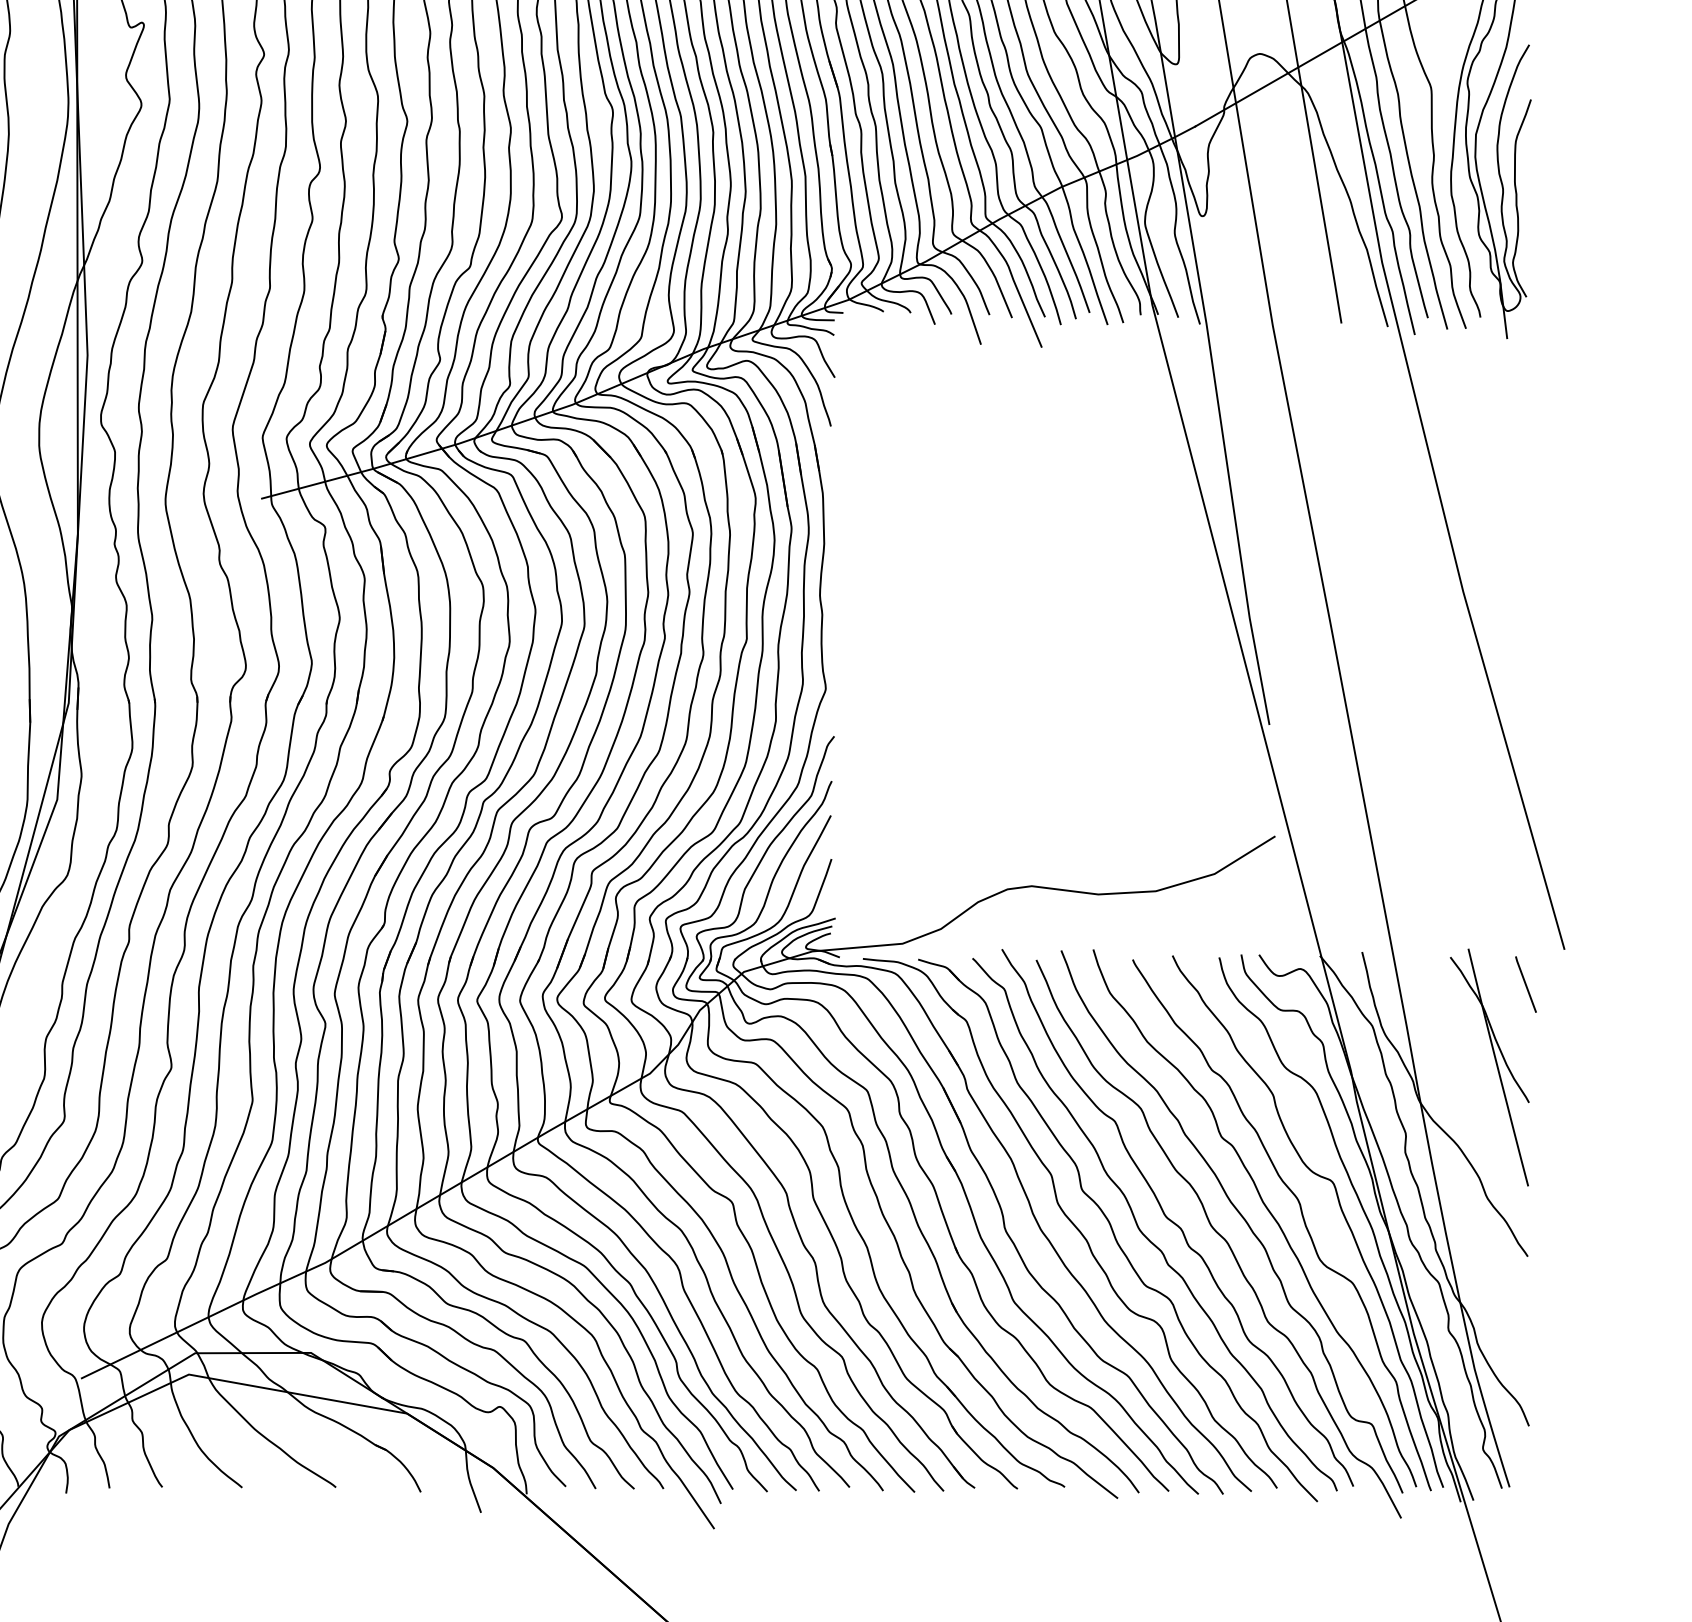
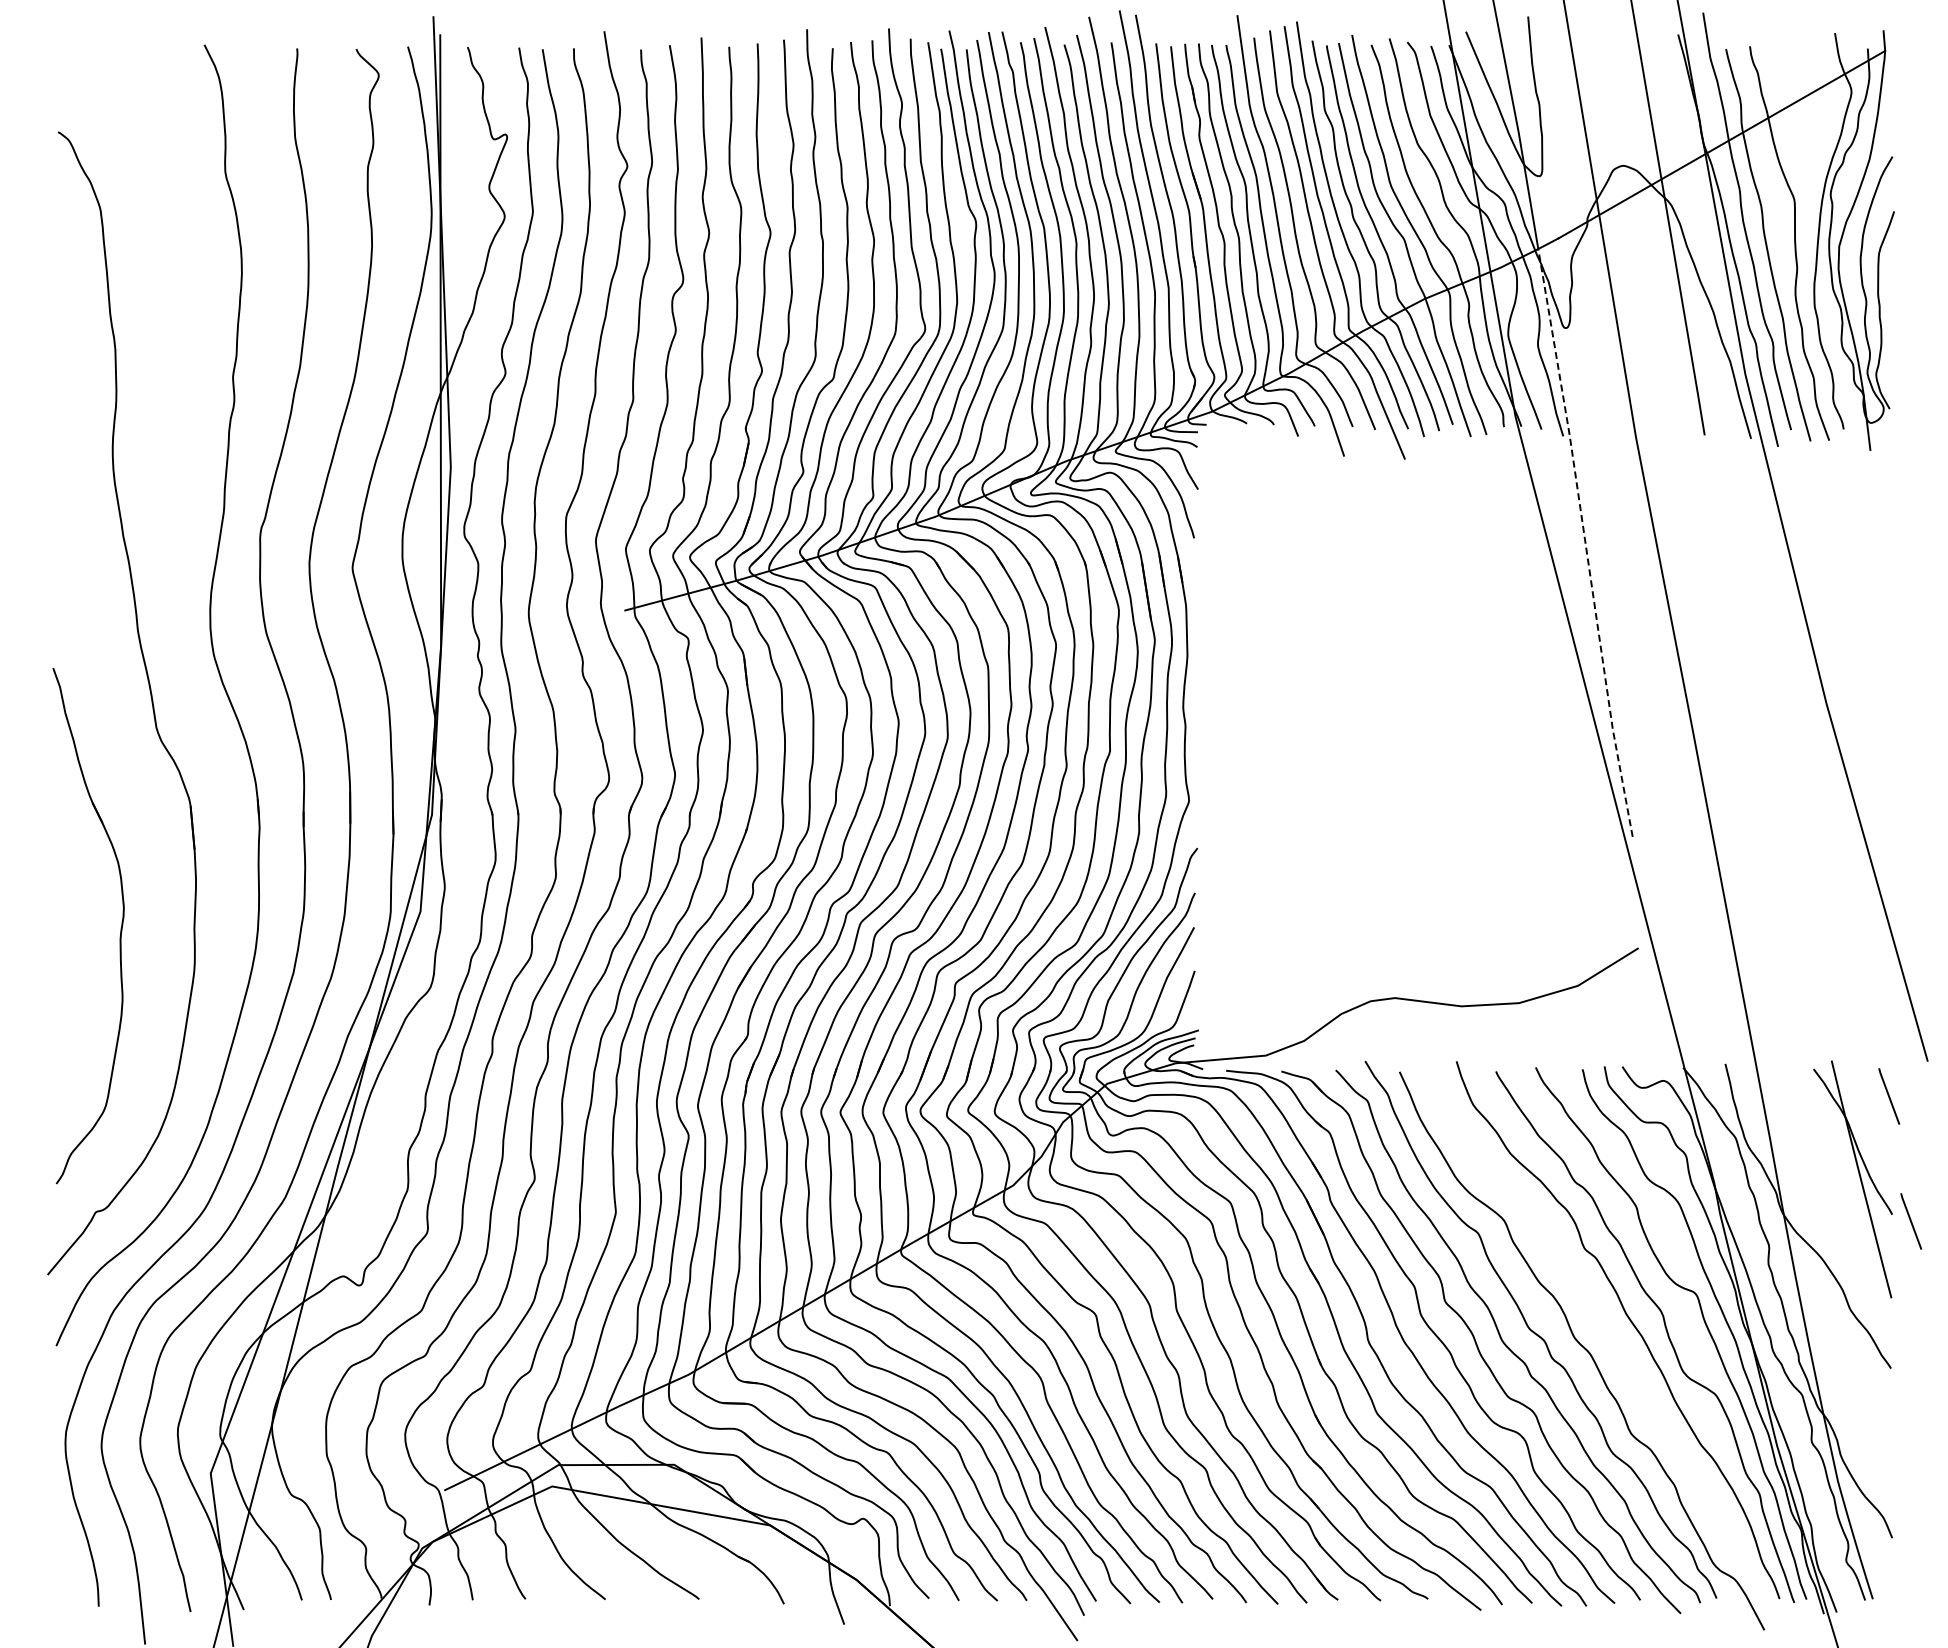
line: (1222, 430) -> (1585, 542), solid -> dashed
line: (1548, 1109) -> (1911, 1221), added
curve: (1239, 1214) -> (1602, 1326), removed

